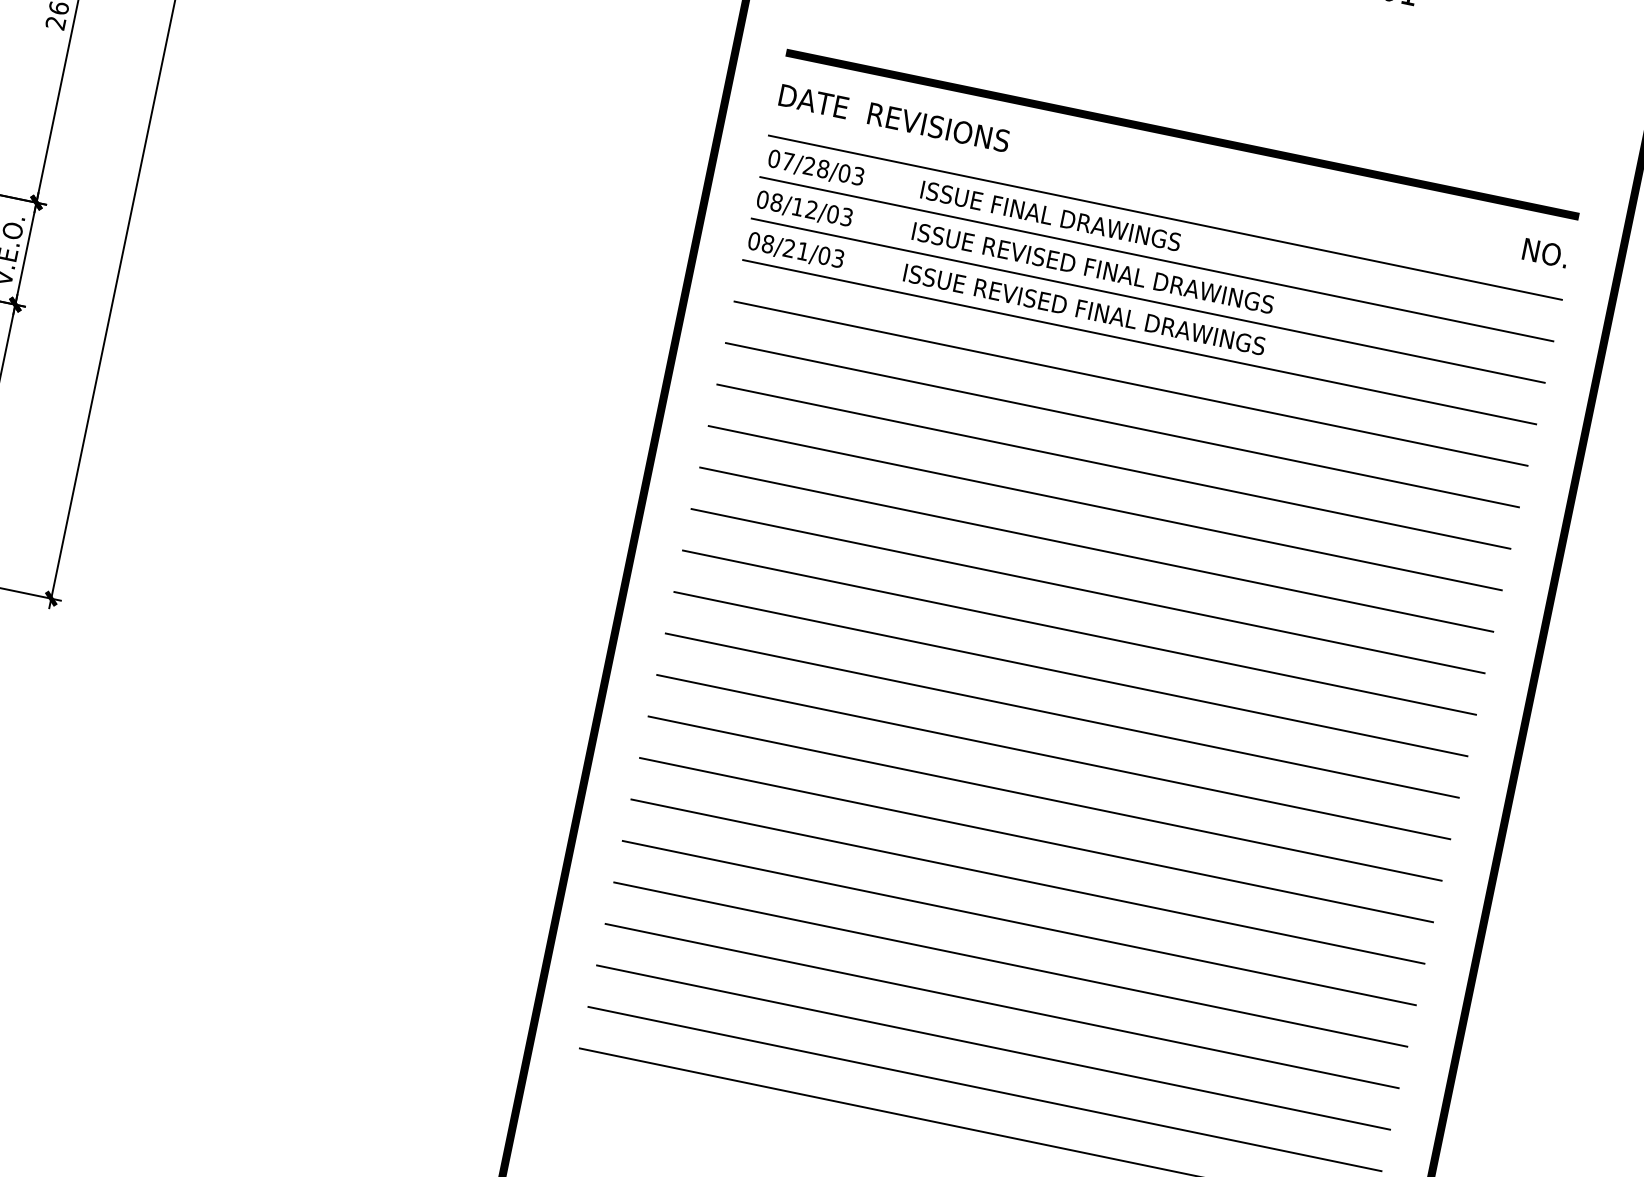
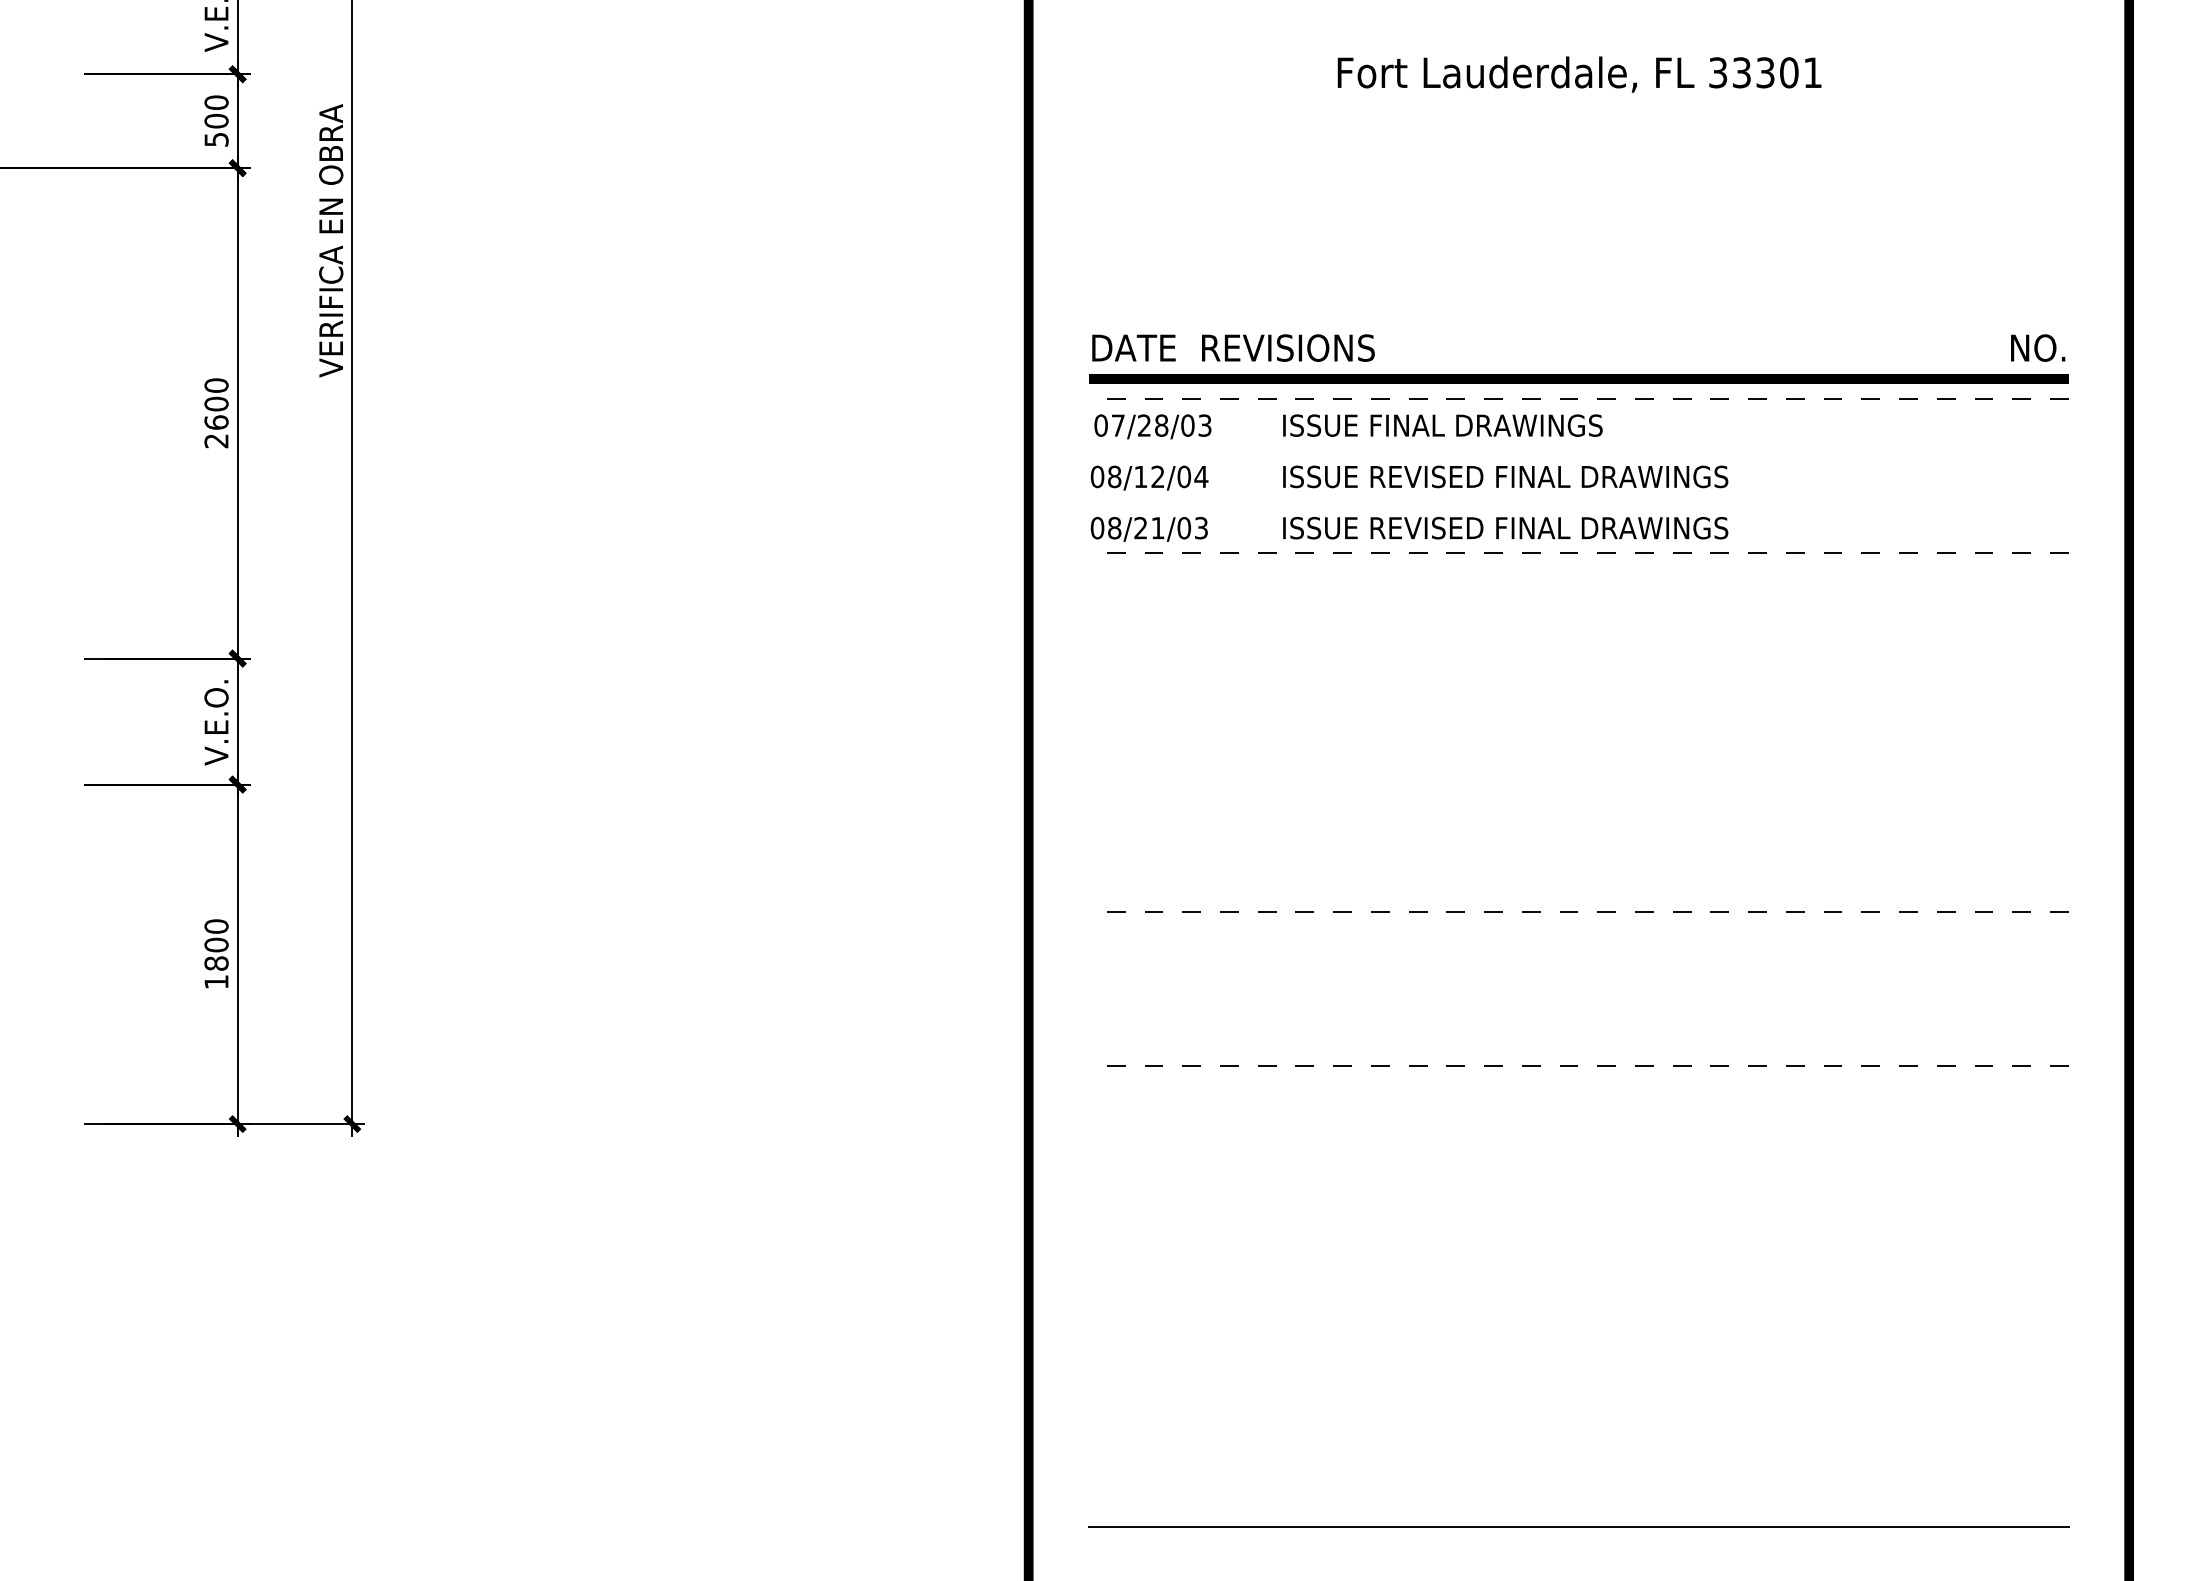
line: (1182, 134) -> (1578, 378), moved
text: (847, 216) -> (1201, 476), 08/12/03 -> 08/12/04
line: (1165, 217) -> (1578, 399), solid -> dashed
line: (1156, 259) -> (1578, 450), removed
line: (1147, 300) -> (1578, 501), removed
line: (1139, 342) -> (1578, 553), solid -> dashed
line: (1130, 383) -> (1578, 604), removed
line: (1122, 424) -> (1578, 655), removed
line: (1113, 466) -> (1578, 706), removed
line: (1104, 508) -> (1578, 758), removed
line: (1096, 549) -> (1578, 809), removed
line: (1087, 590) -> (1578, 860), removed
line: (1079, 632) -> (1578, 912), solid -> dashed
line: (1070, 674) -> (1578, 963), removed
line: (1061, 715) -> (1578, 1014), removed
line: (1053, 756) -> (1578, 1065), solid -> dashed
line: (1044, 798) -> (1578, 1117), removed
line: (1036, 840) -> (1578, 1168), removed
line: (1027, 881) -> (1578, 1219), removed
line: (1019, 922) -> (1578, 1270), removed
line: (1010, 964) -> (1578, 1322), removed
line: (1001, 1006) -> (1578, 1373), removed
line: (993, 1047) -> (1578, 1424), removed
line: (984, 1088) -> (1578, 1475), removed

